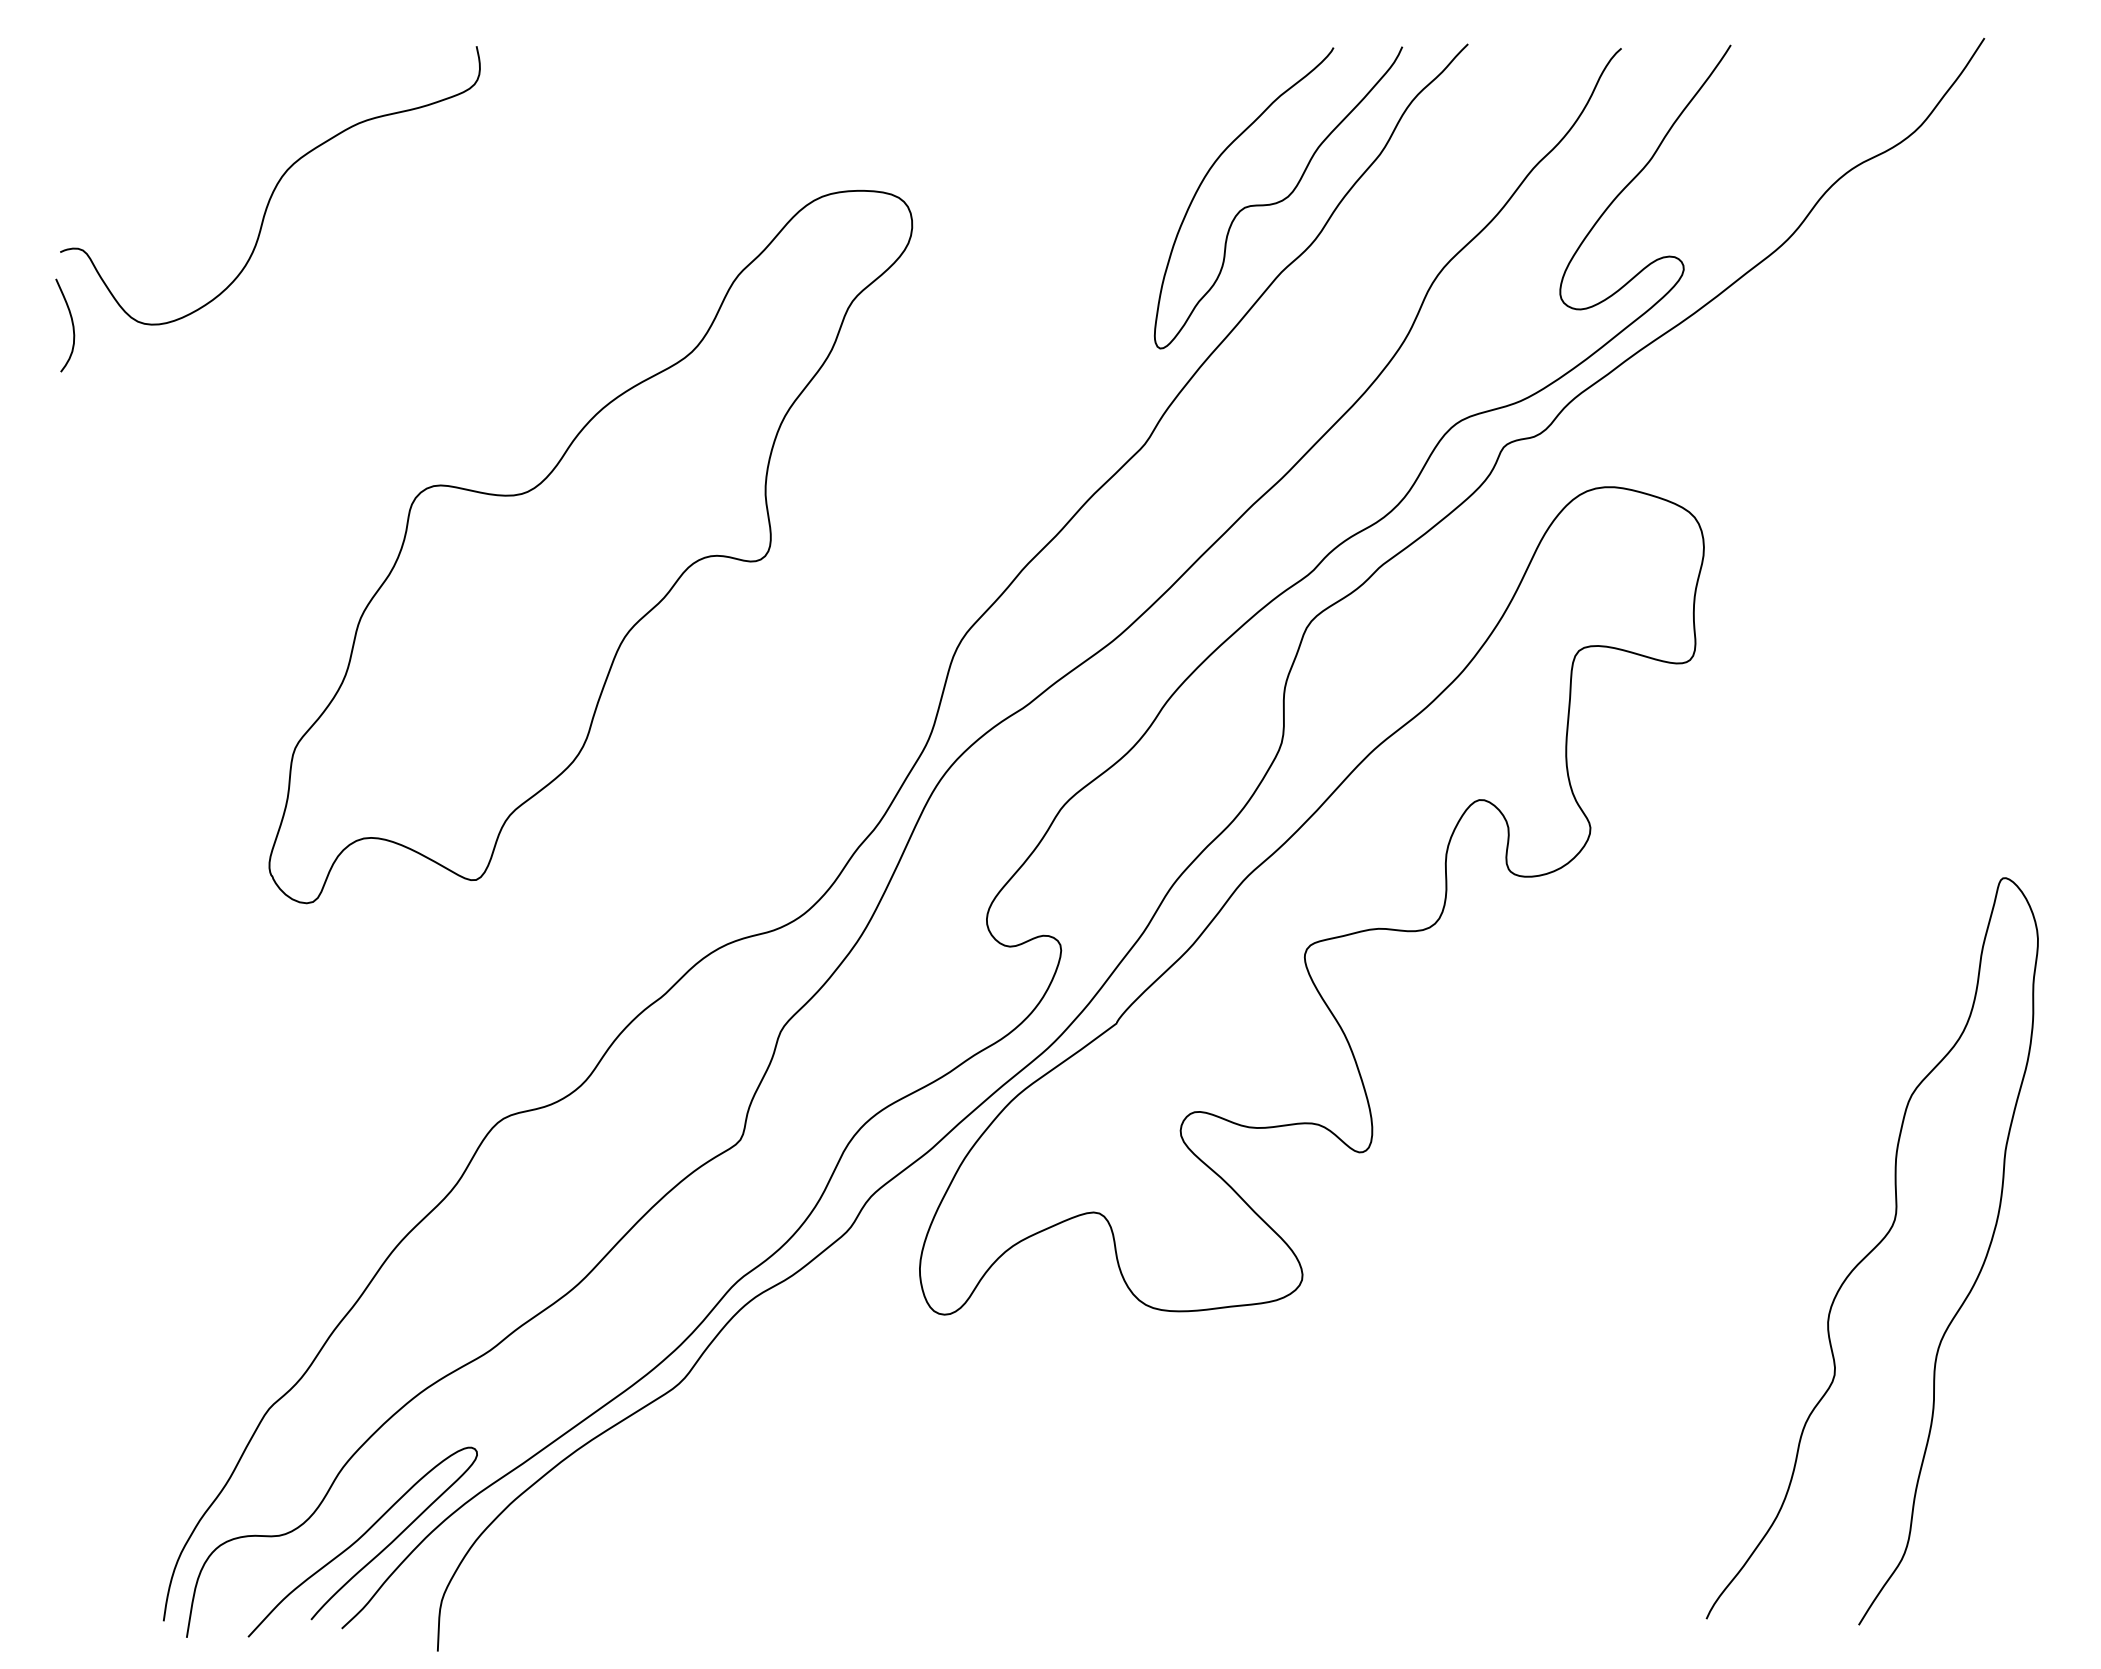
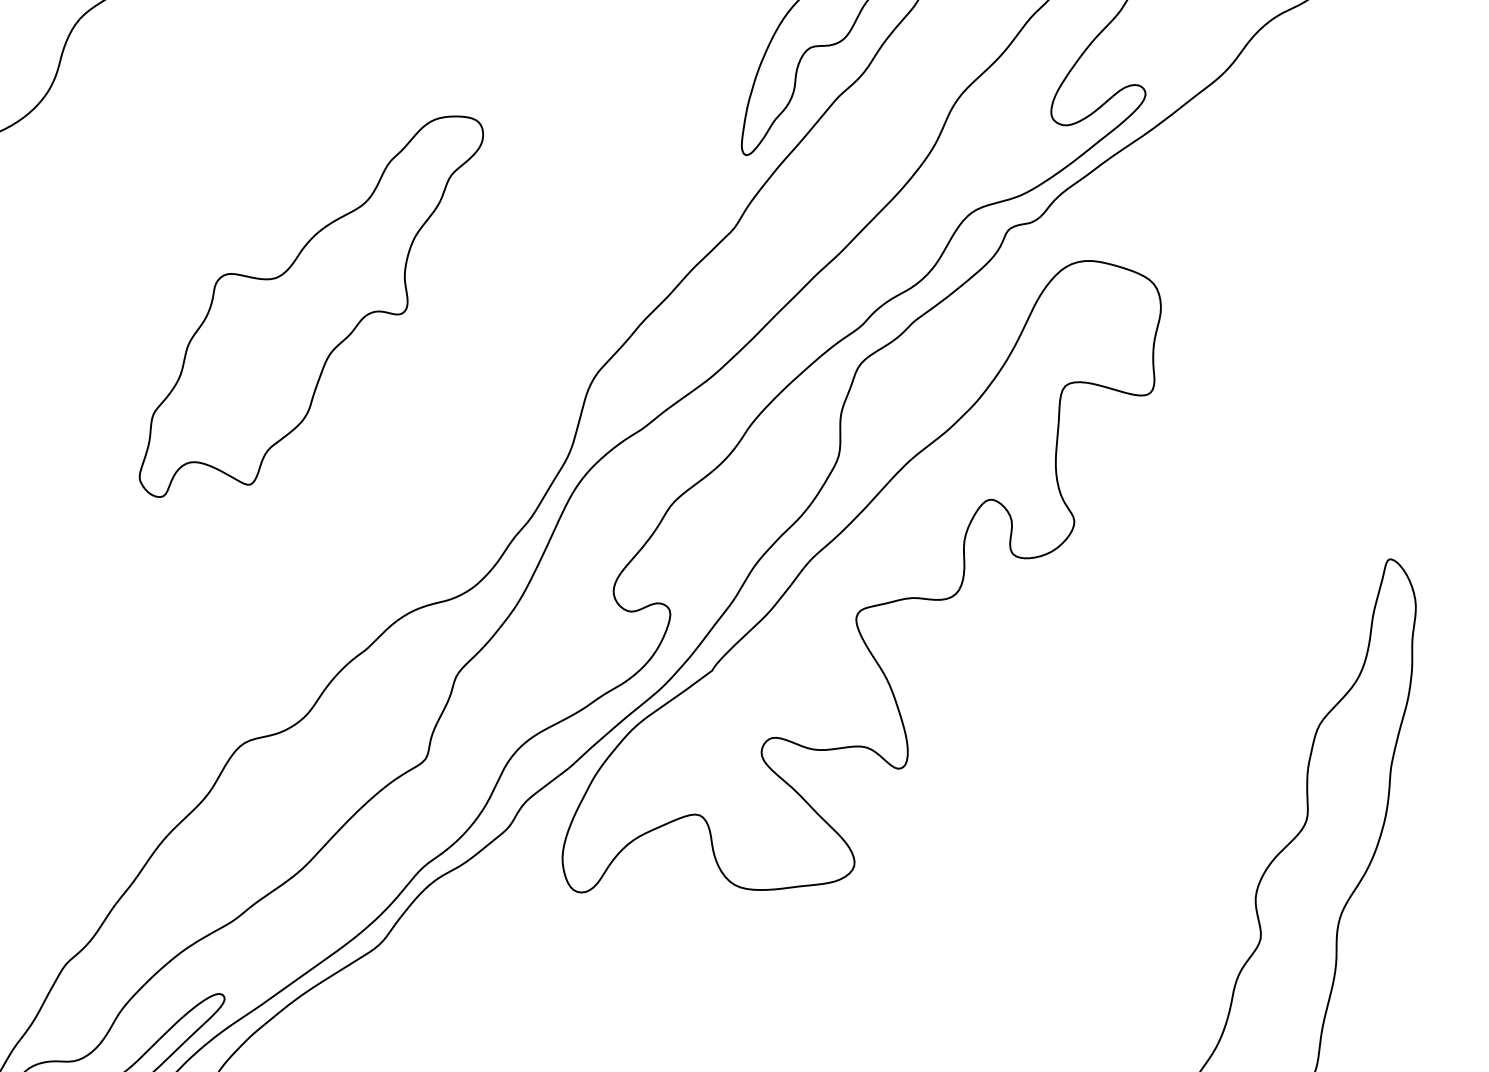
part: (590, 547) -> (311, 307), size x0.7

